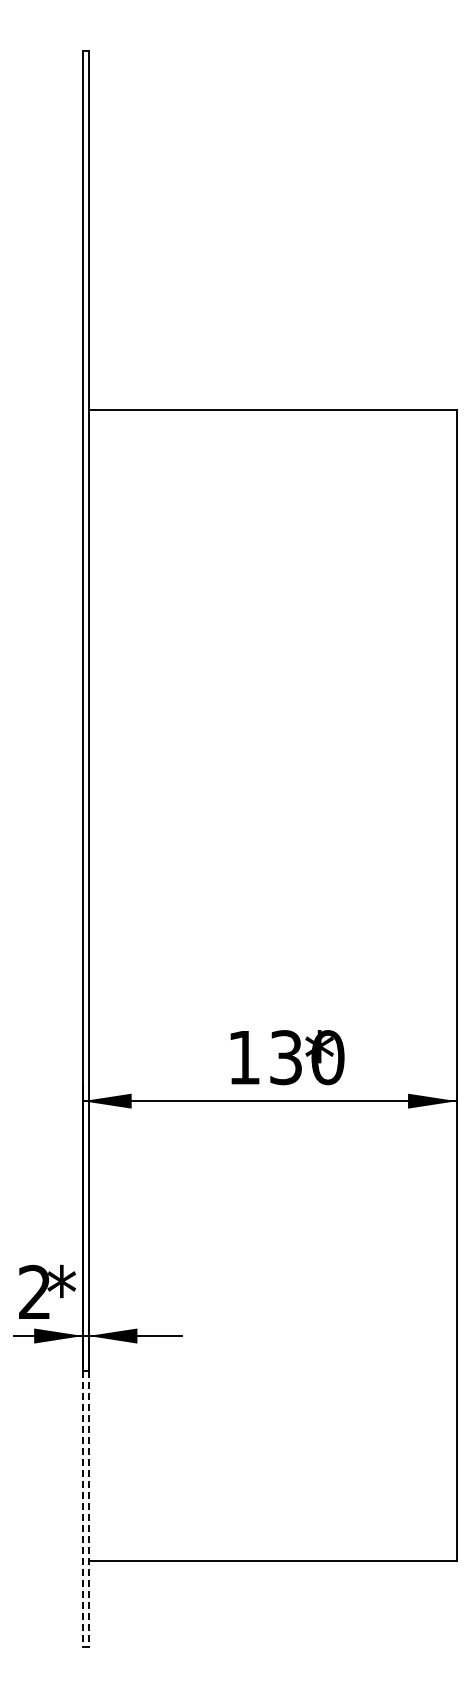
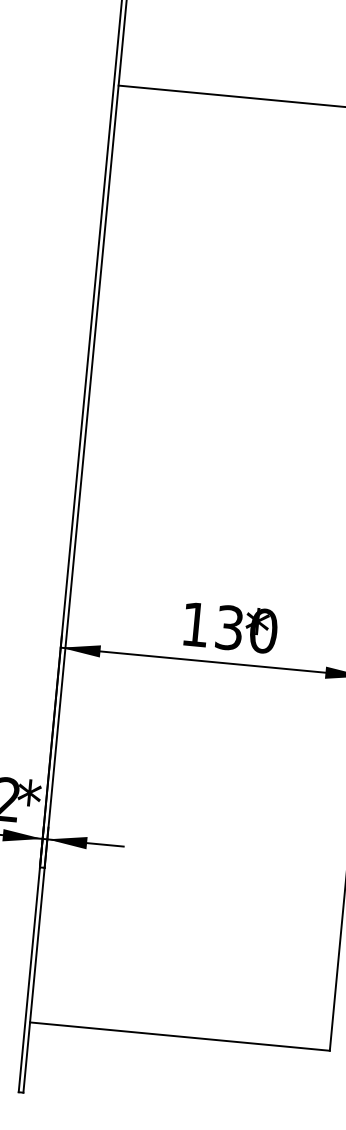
line: (82, 1509) -> (28, 980), dashed -> solid
line: (88, 1509) -> (33, 980), dashed -> solid

